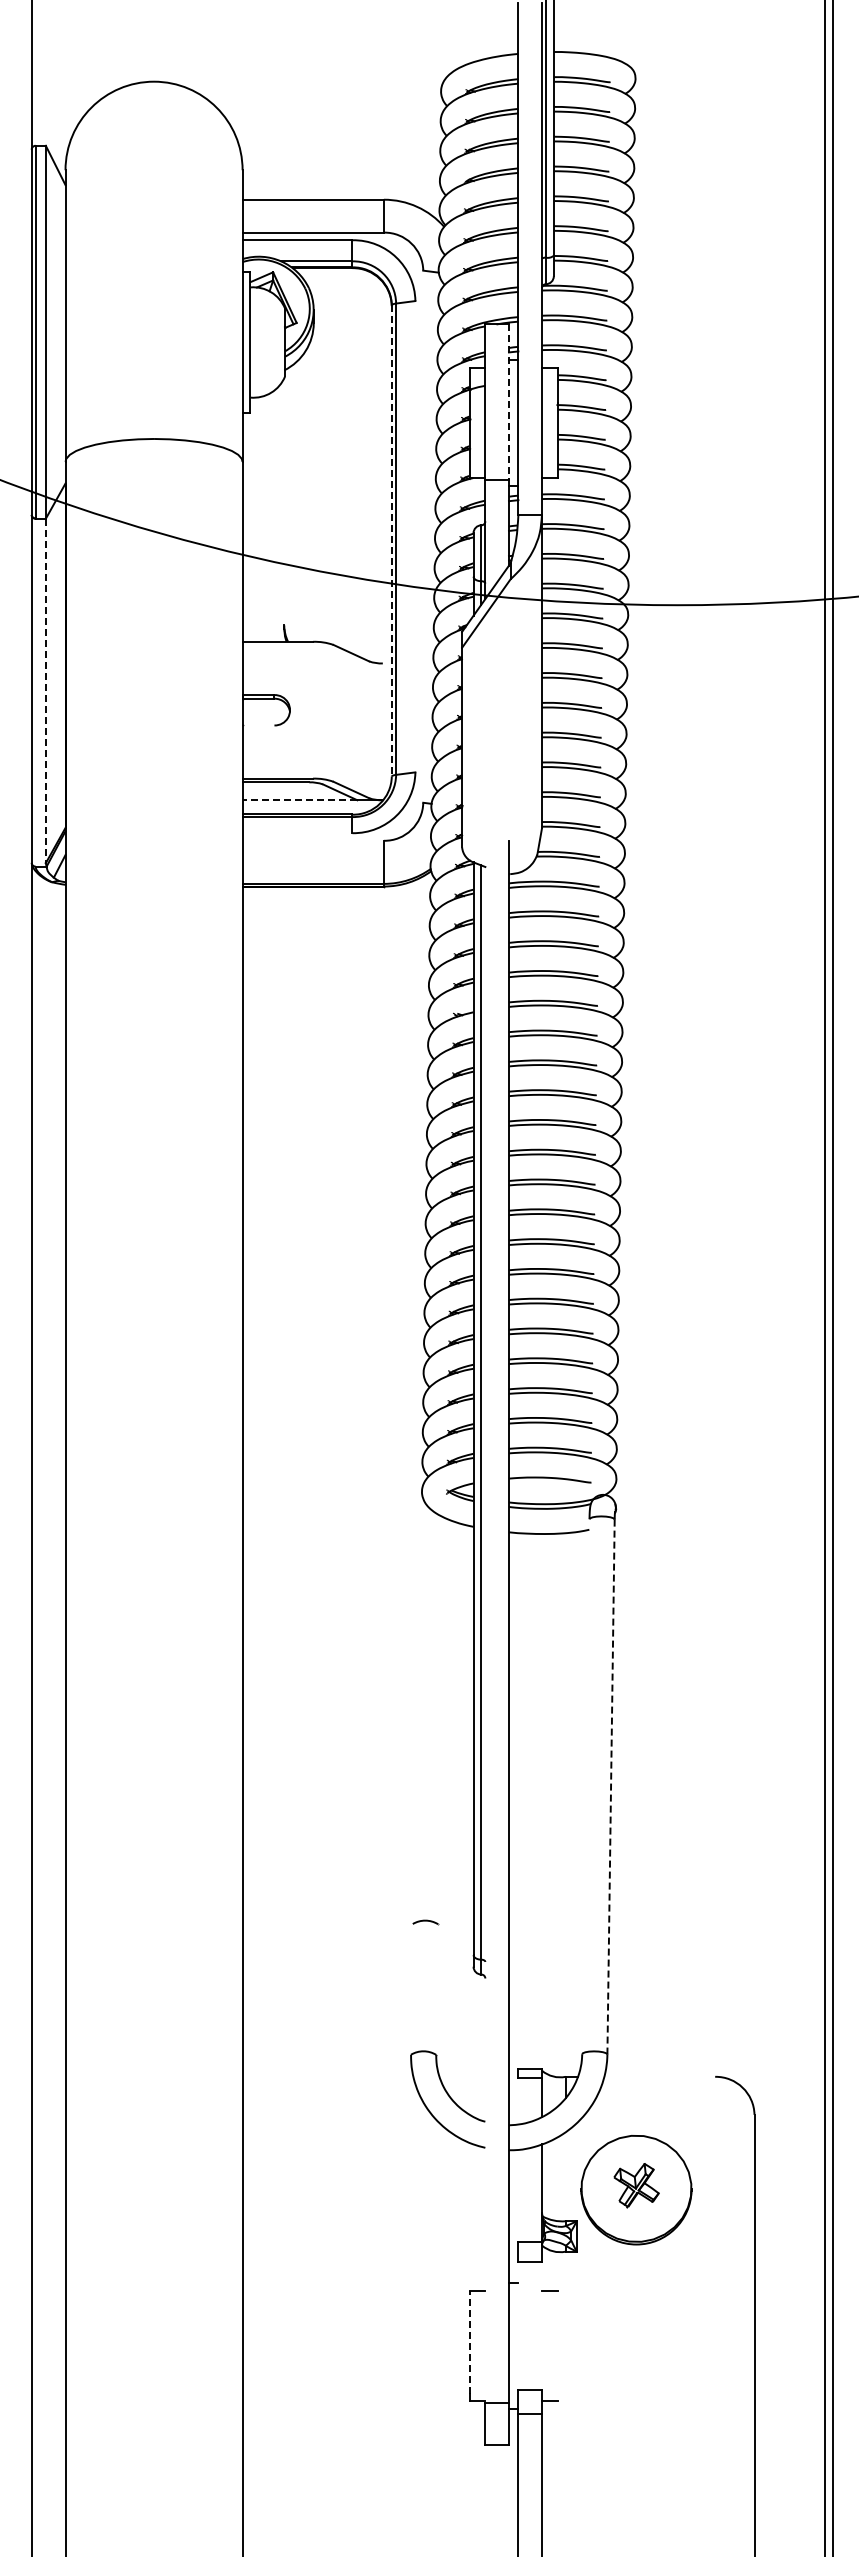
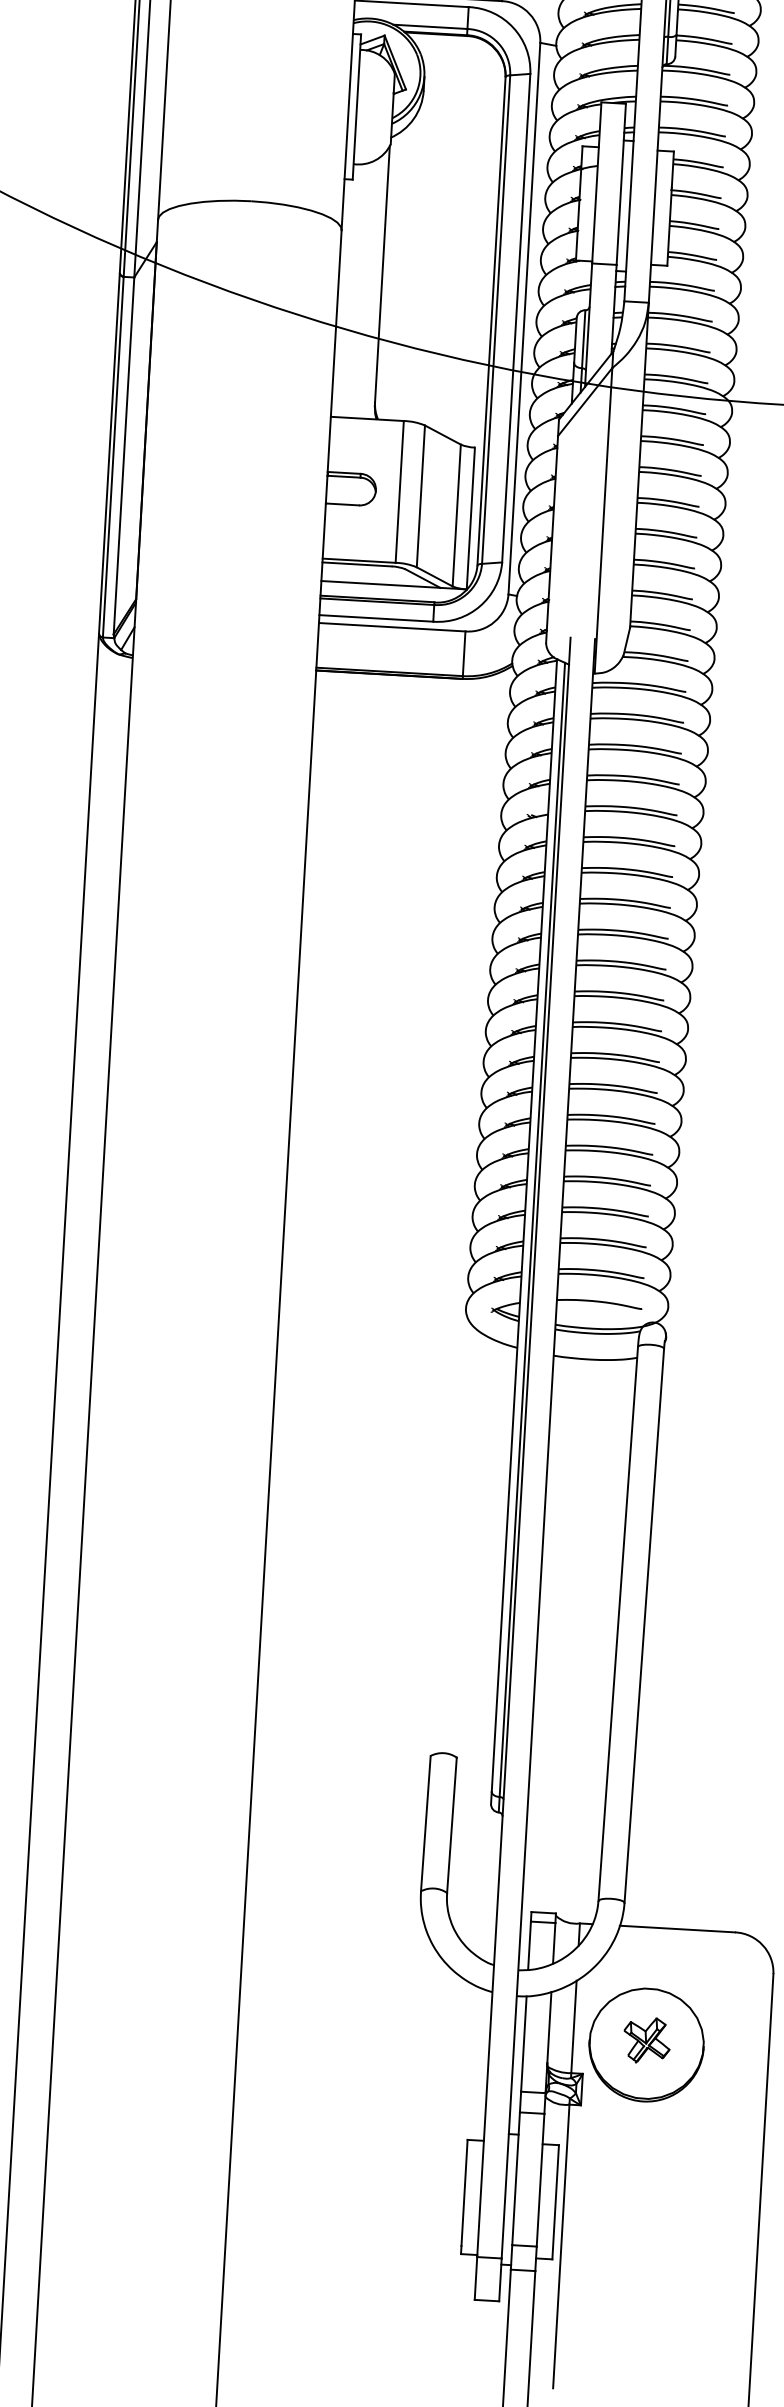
line: (508, 402) -> (620, 184), dashed -> solid
line: (284, 501) -> (382, 273), added
line: (415, 536) -> (516, 317), added
line: (423, 536) -> (524, 318), added
line: (391, 541) -> (491, 321), dashed -> solid
line: (45, 691) -> (123, 456), dashed -> solid
line: (35, 692) -> (113, 456), added
line: (312, 709) -> (399, 491), added
line: (333, 712) -> (420, 495), added
line: (258, 725) -> (342, 504), added
line: (510, 726) -> (603, 520), added
line: (369, 729) -> (457, 515), added
line: (382, 731) -> (470, 518), added
line: (299, 800) -> (380, 584), dashed -> solid
line: (297, 833) -> (376, 618), added
line: (312, 840) -> (391, 626), added
line: (485, 1621) -> (524, 1446), added
line: (585, 1786) -> (617, 1623), added
line: (611, 1787) -> (644, 1626), dashed -> solid
line: (411, 1989) -> (425, 1823), added
line: (437, 1989) -> (452, 1825), added
line: (659, 2076) -> (677, 1928), added
line: (518, 2100) -> (529, 1945), added
line: (565, 2176) -> (573, 2026), added
line: (518, 2195) -> (523, 2043), added
line: (518, 2325) -> (516, 2178), added
line: (542, 2325) -> (541, 2179), added
line: (469, 2341) -> (464, 2192), dashed -> solid
line: (557, 2346) -> (555, 2202), added
line: (565, 2388) -> (561, 2246), added

